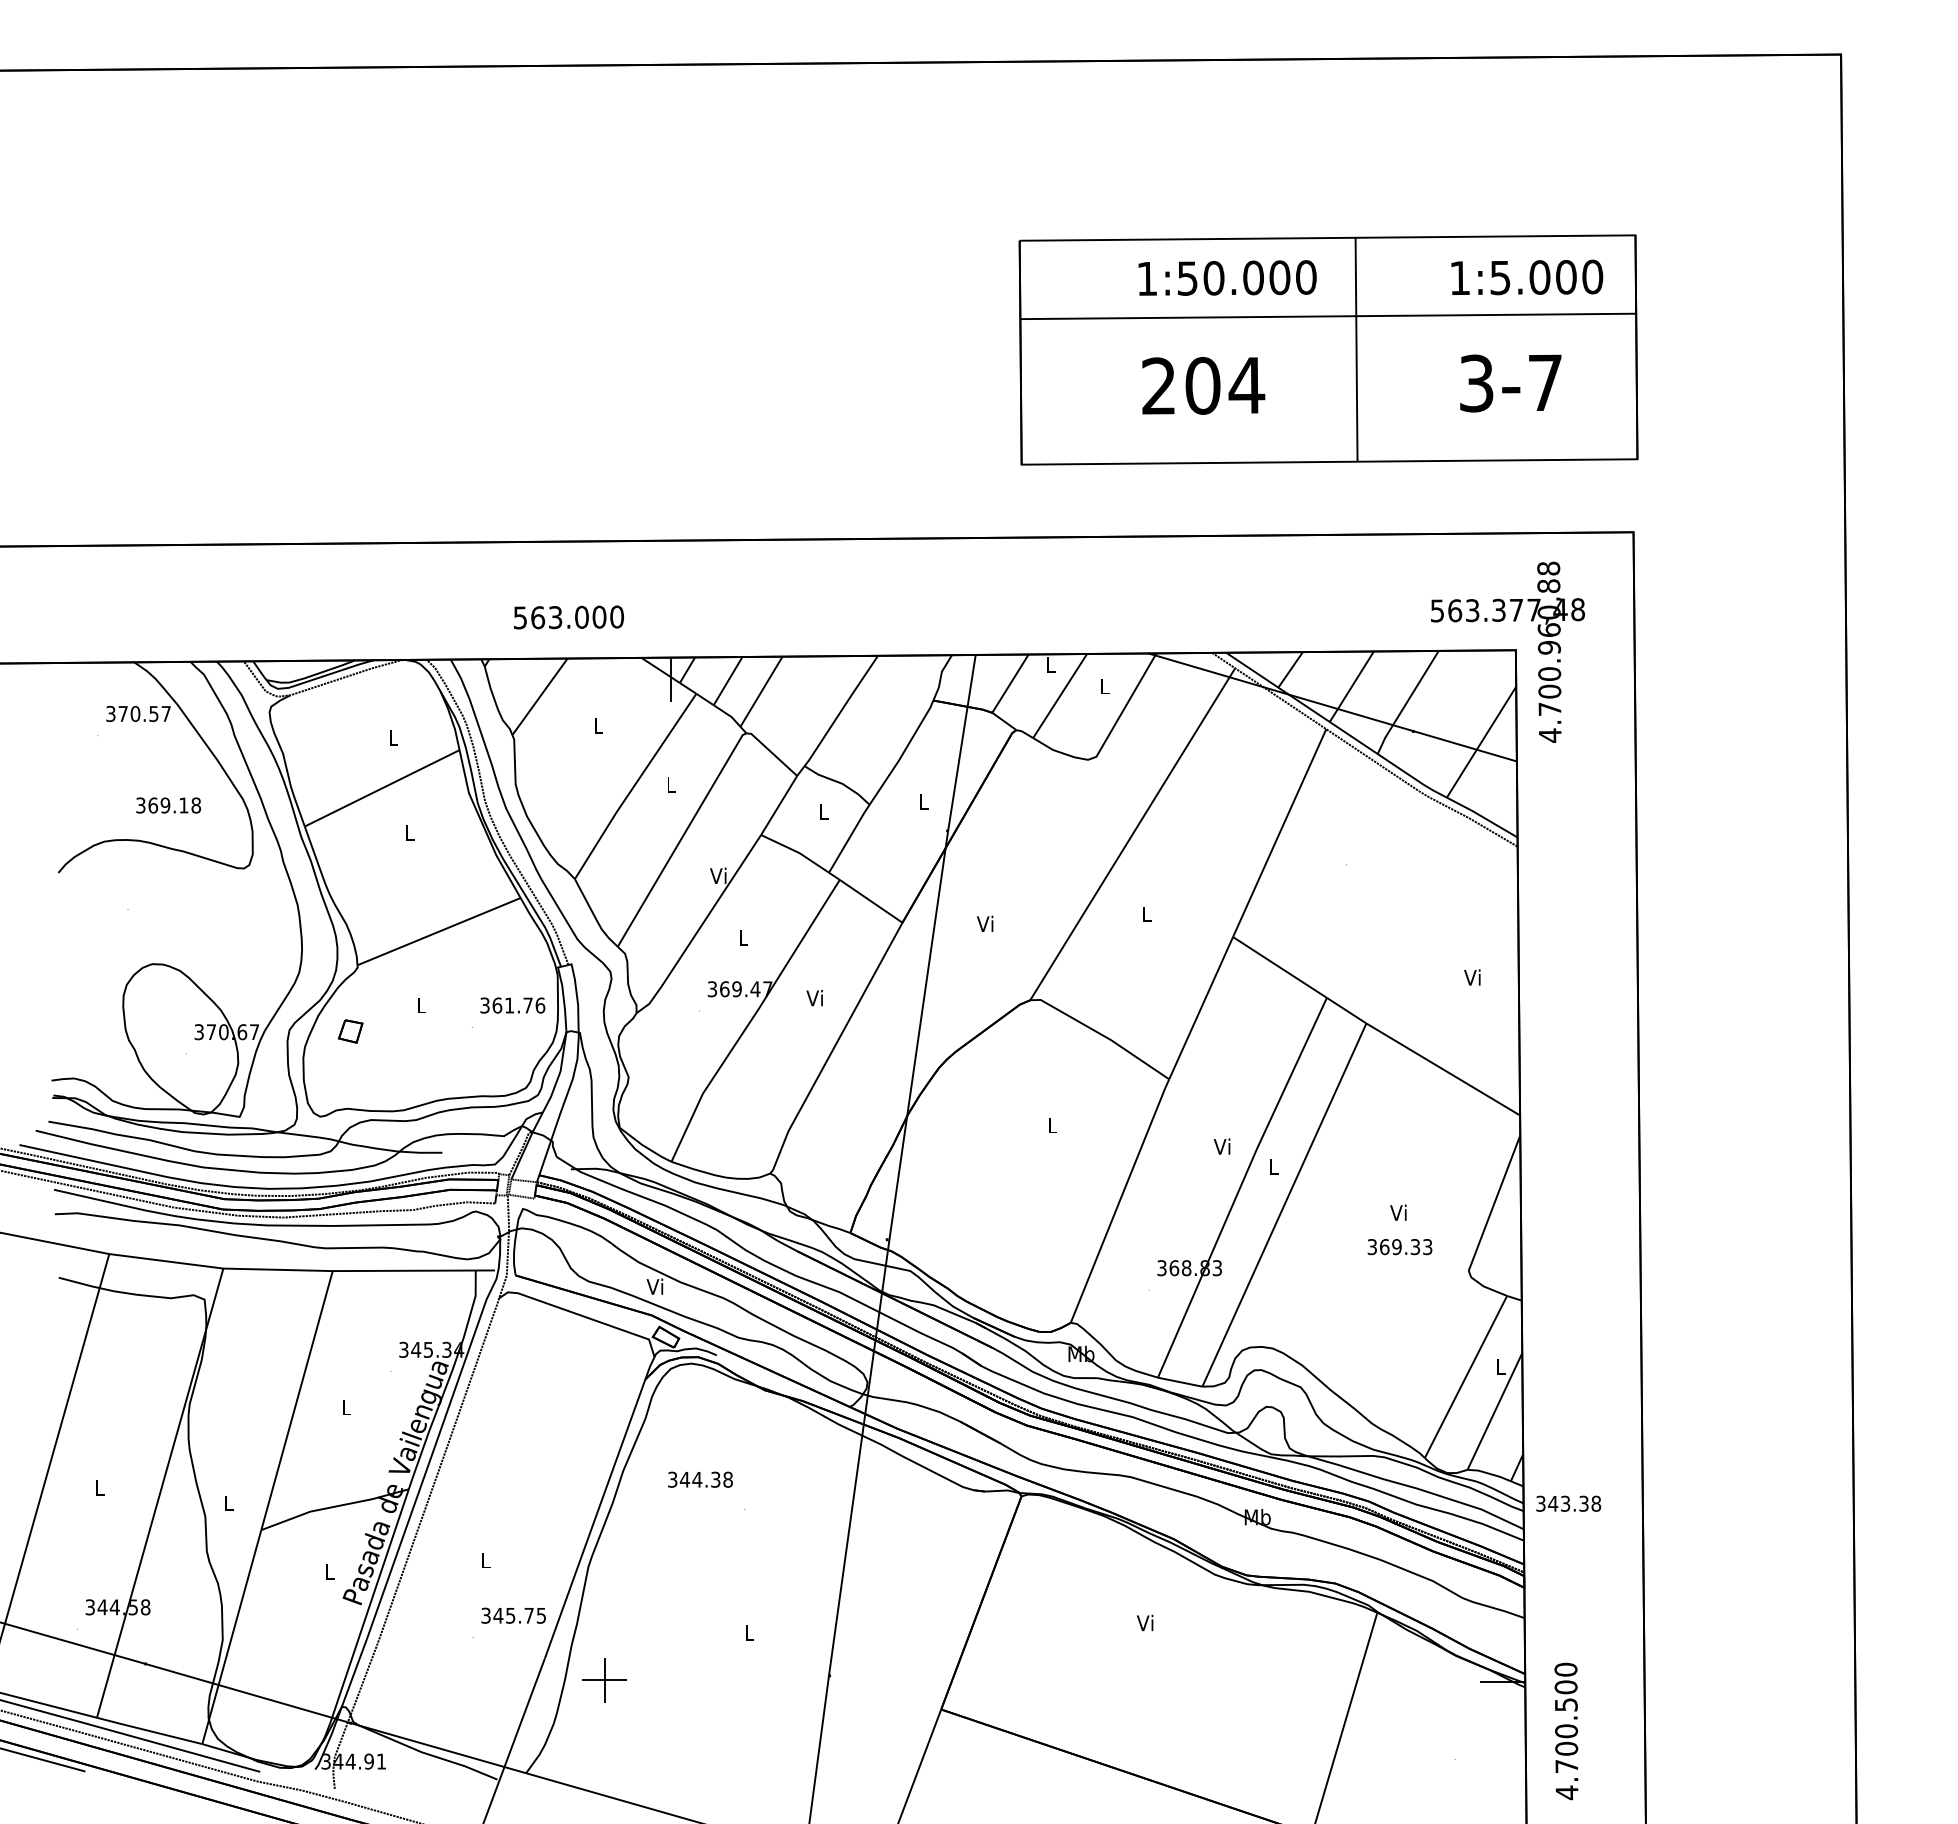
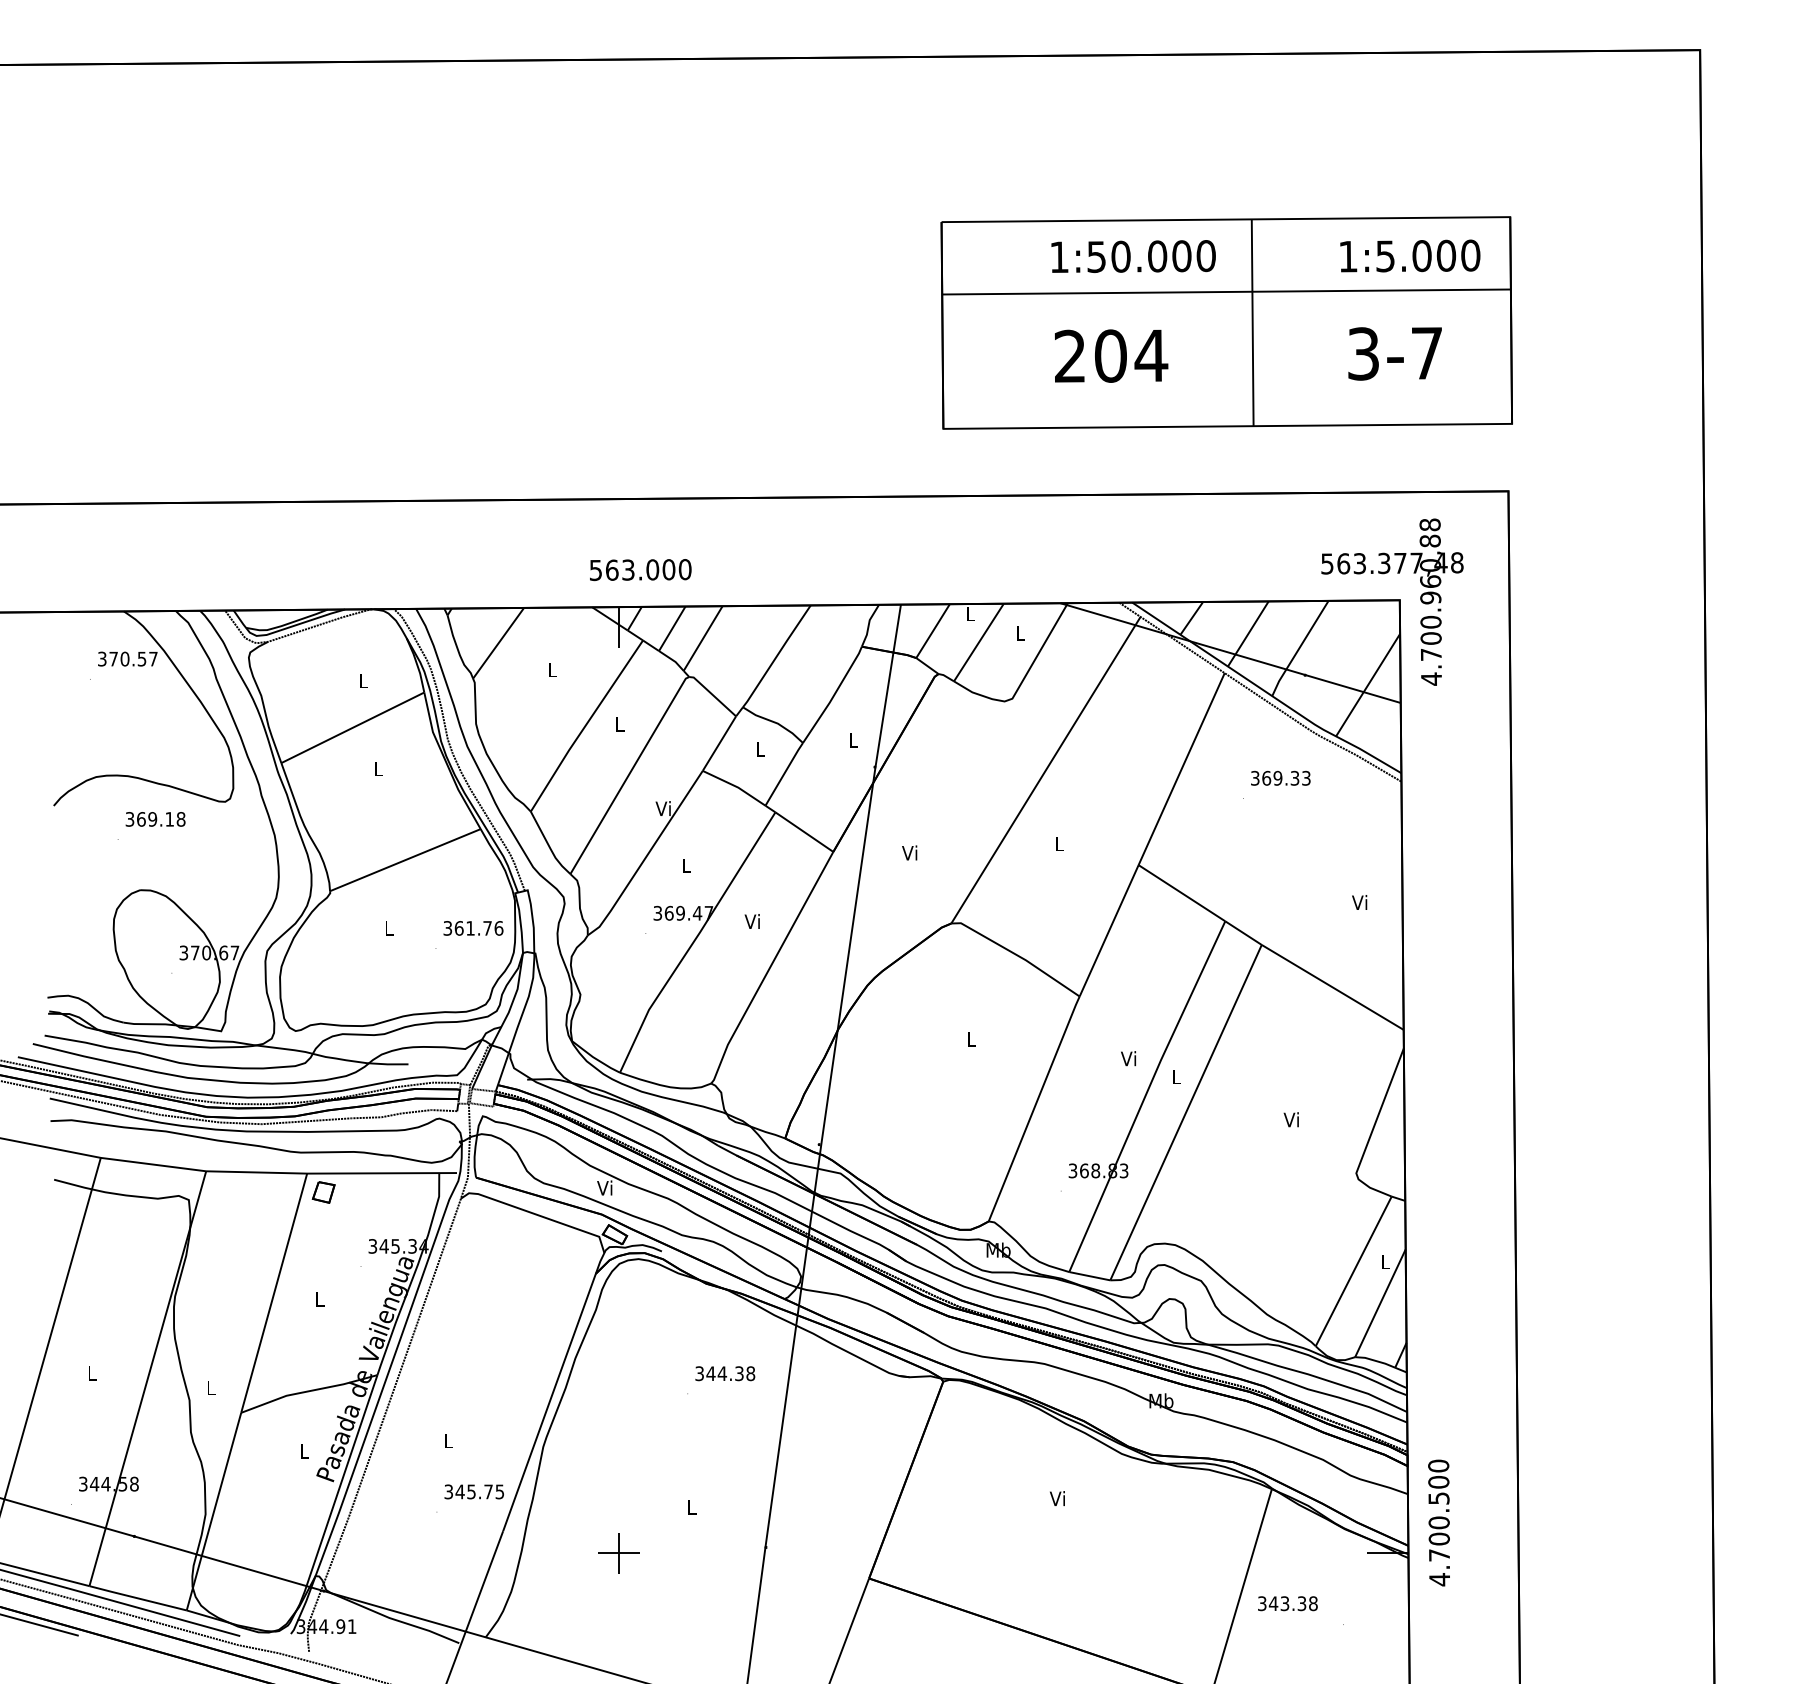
text: (568, 617) -> (640, 570), moved
text: (168, 805) -> (155, 819), moved
part: (350, 1031) -> (323, 1192), moved
text: (1399, 1247) -> (1280, 778), moved
text: (700, 1479) -> (725, 1373), moved
text: (1568, 1503) -> (1287, 1603), moved
part: (604, 1680) -> (619, 1553), moved
text: (1566, 1731) -> (1439, 1523), moved

